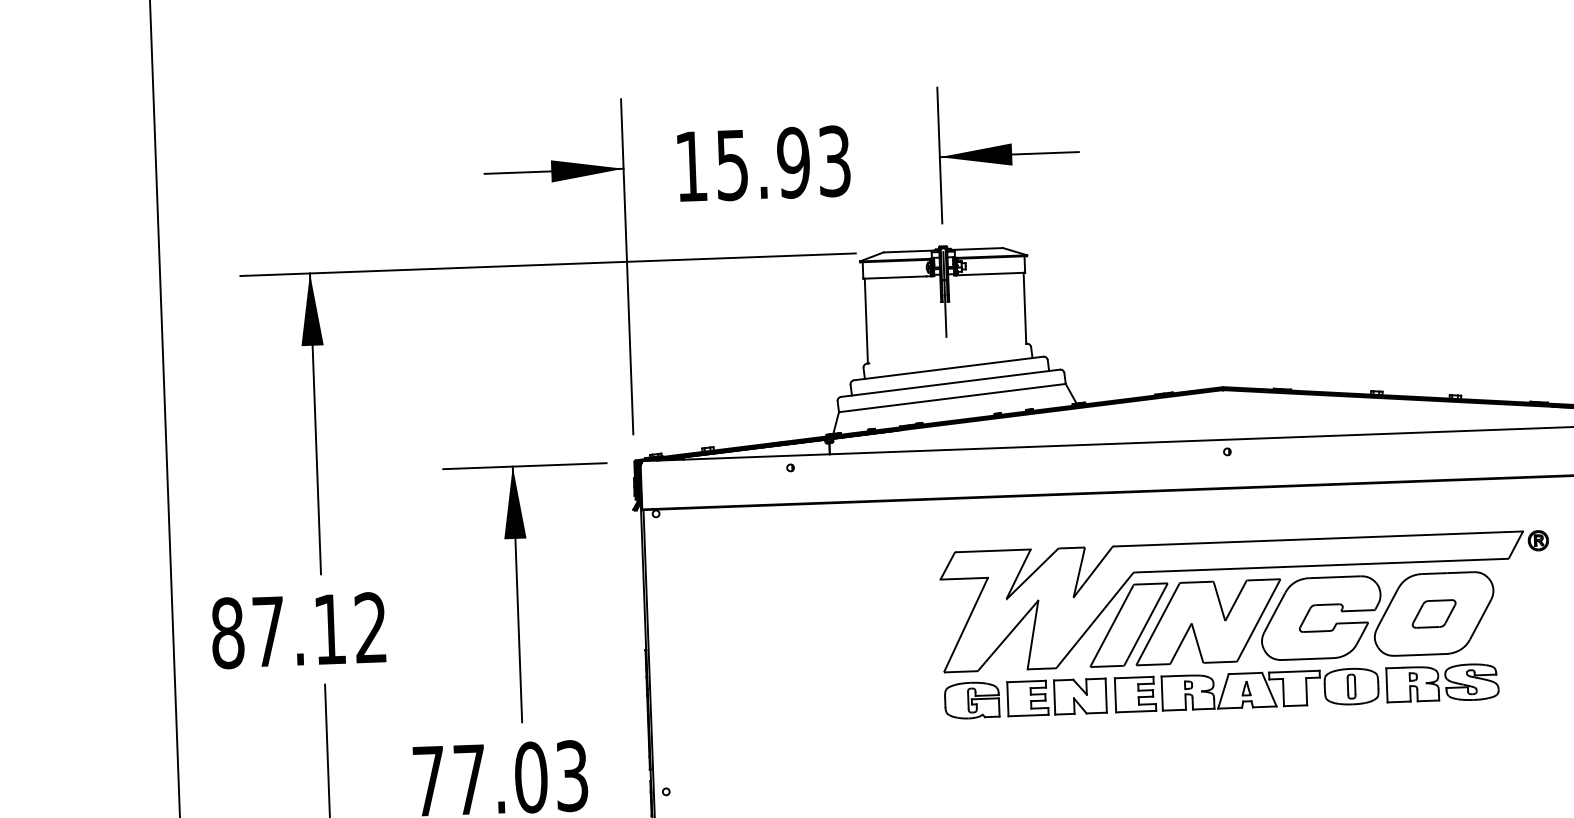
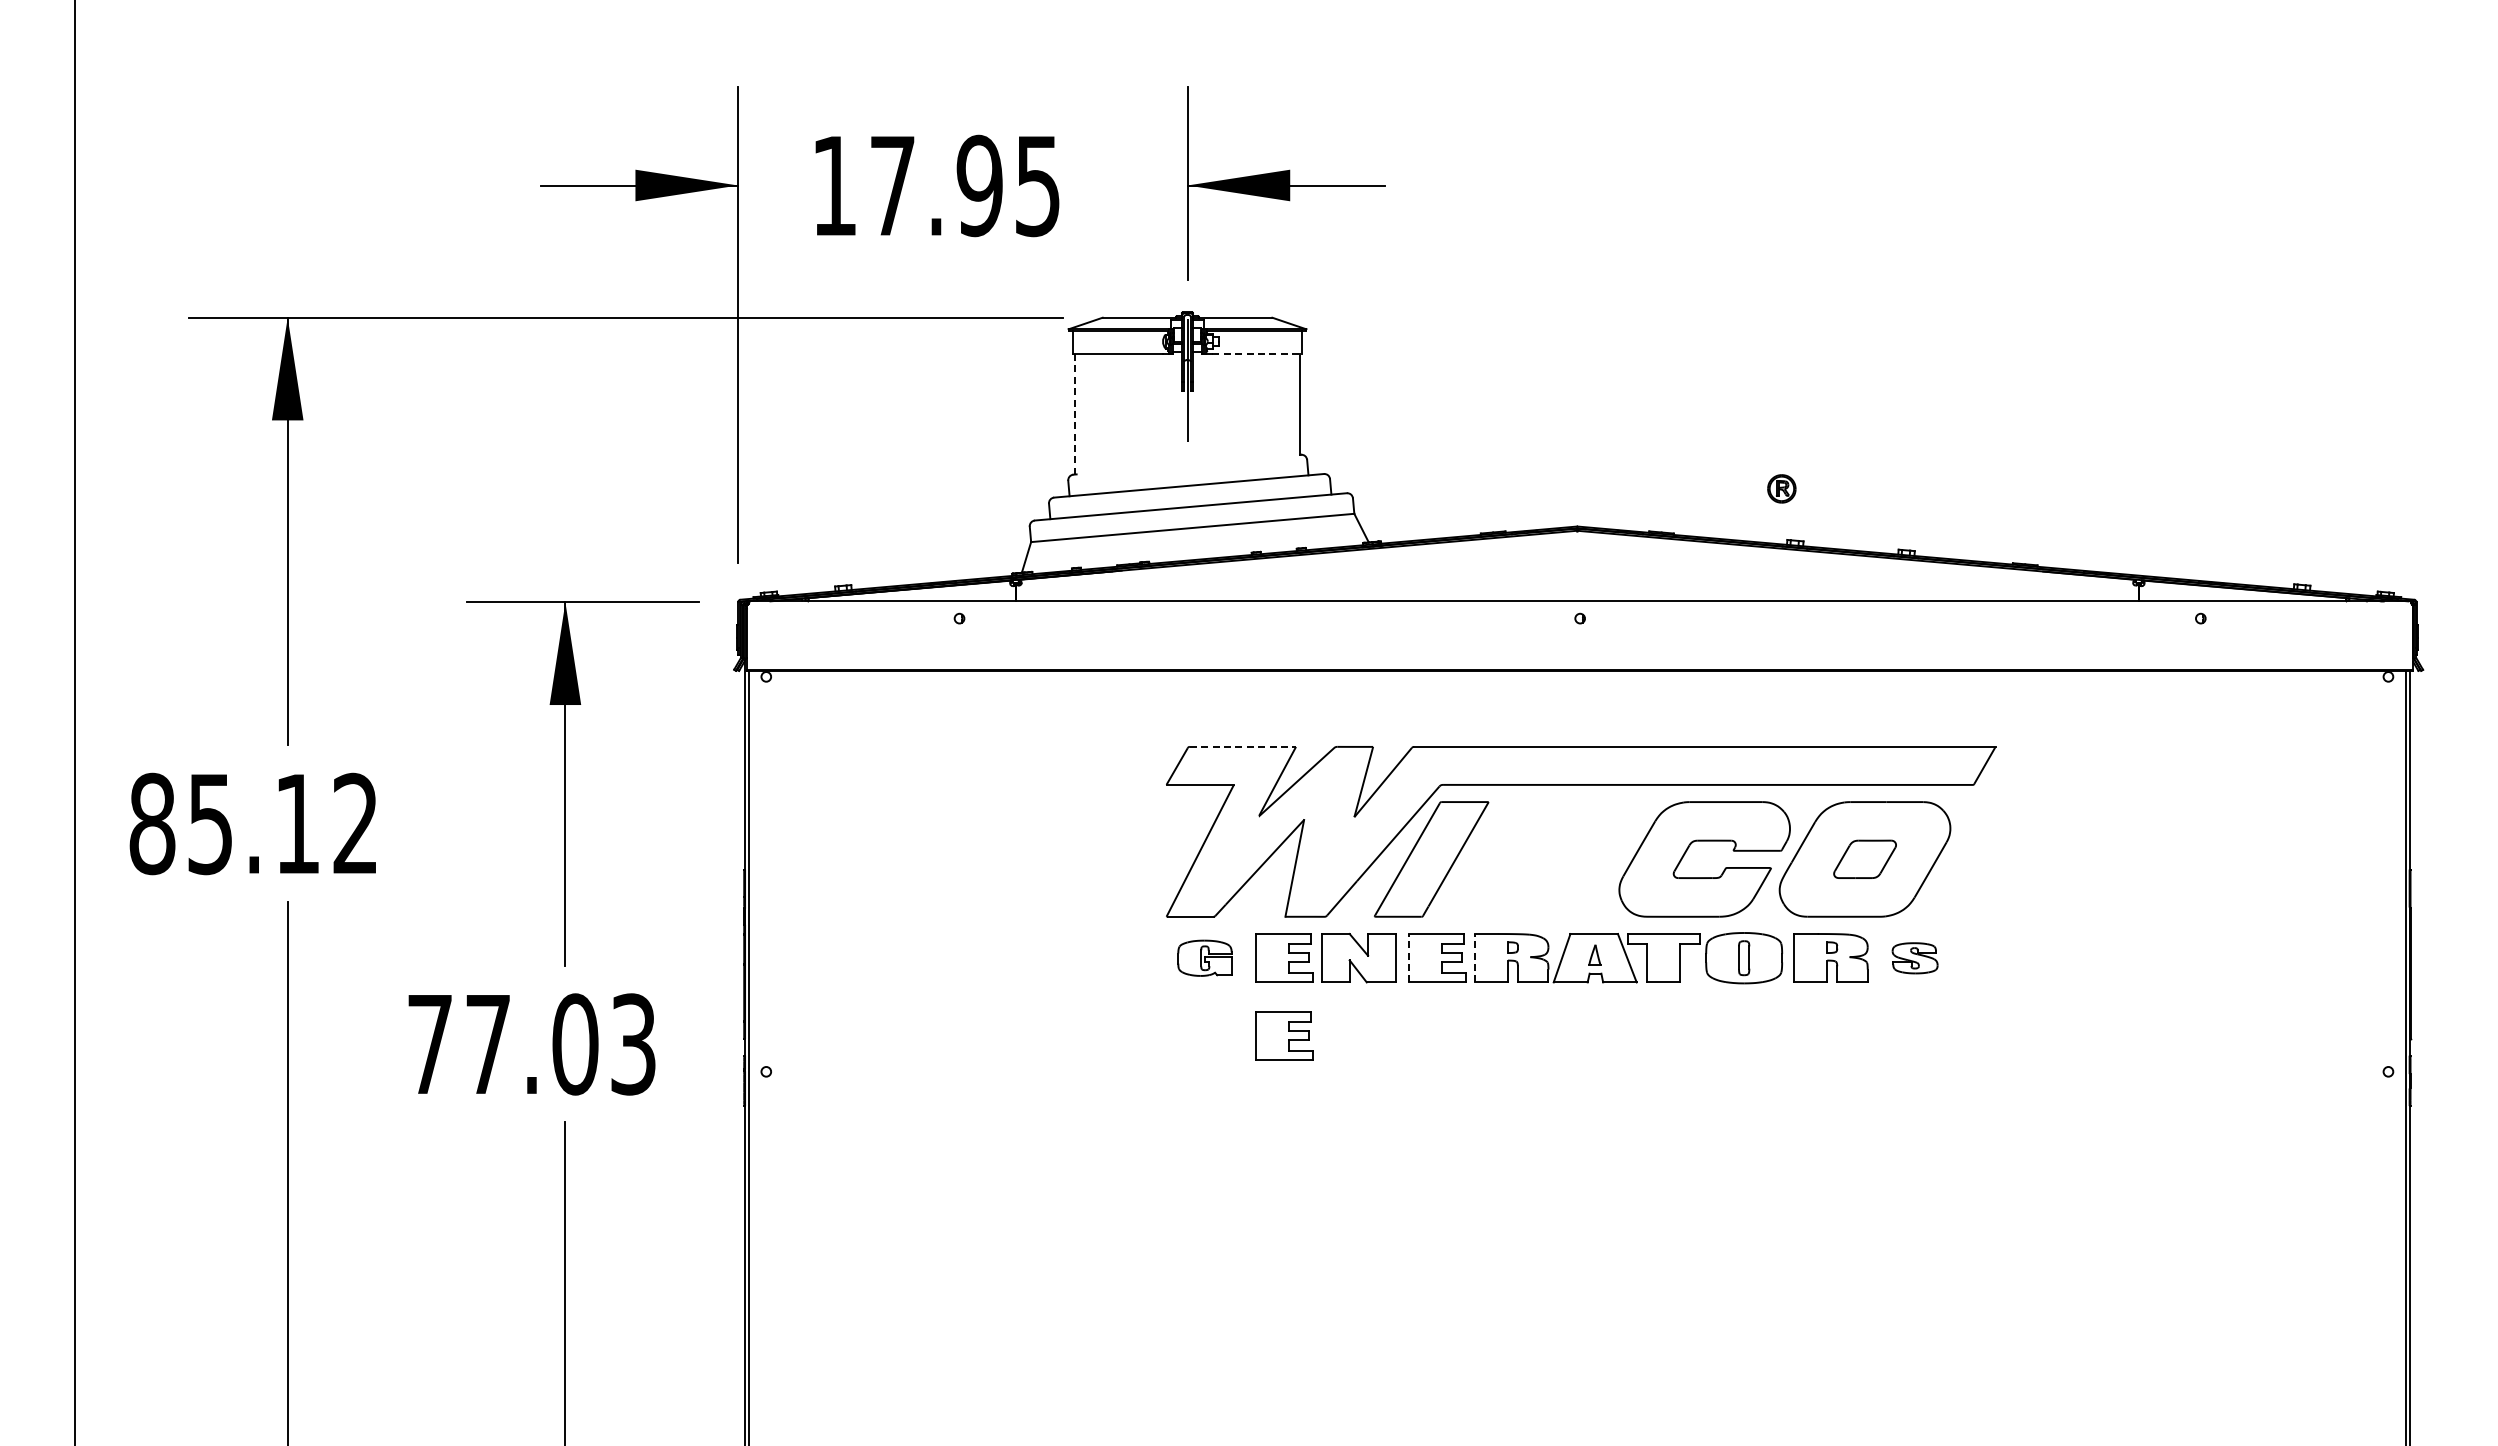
text: (783, 162) -> (965, 185), 15.93 -> 17.95
line: (993, 273) -> (1257, 353), solid -> dashed
line: (866, 321) -> (1074, 414), solid -> dashed
part: (1538, 540) -> (1781, 488), moved
line: (993, 550) -> (1243, 746), solid -> dashed
part: (1208, 622) -> (1544, 859), removed
text: (268, 632) -> (209, 824), 87.12 -> 85.12
part: (1471, 682) -> (1914, 958), size x0.6
line: (1162, 693) -> (1475, 957), solid -> dashed
line: (1115, 694) -> (1408, 957), solid -> dashed
part: (971, 700) -> (1204, 958), size x0.7
part: (1030, 752) -> (1284, 1035), added

